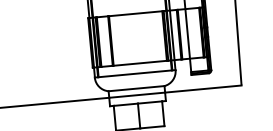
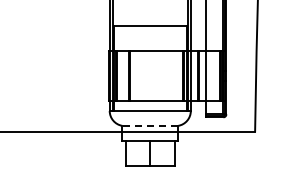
line: (135, 88) -> (149, 125), solid -> dashed

